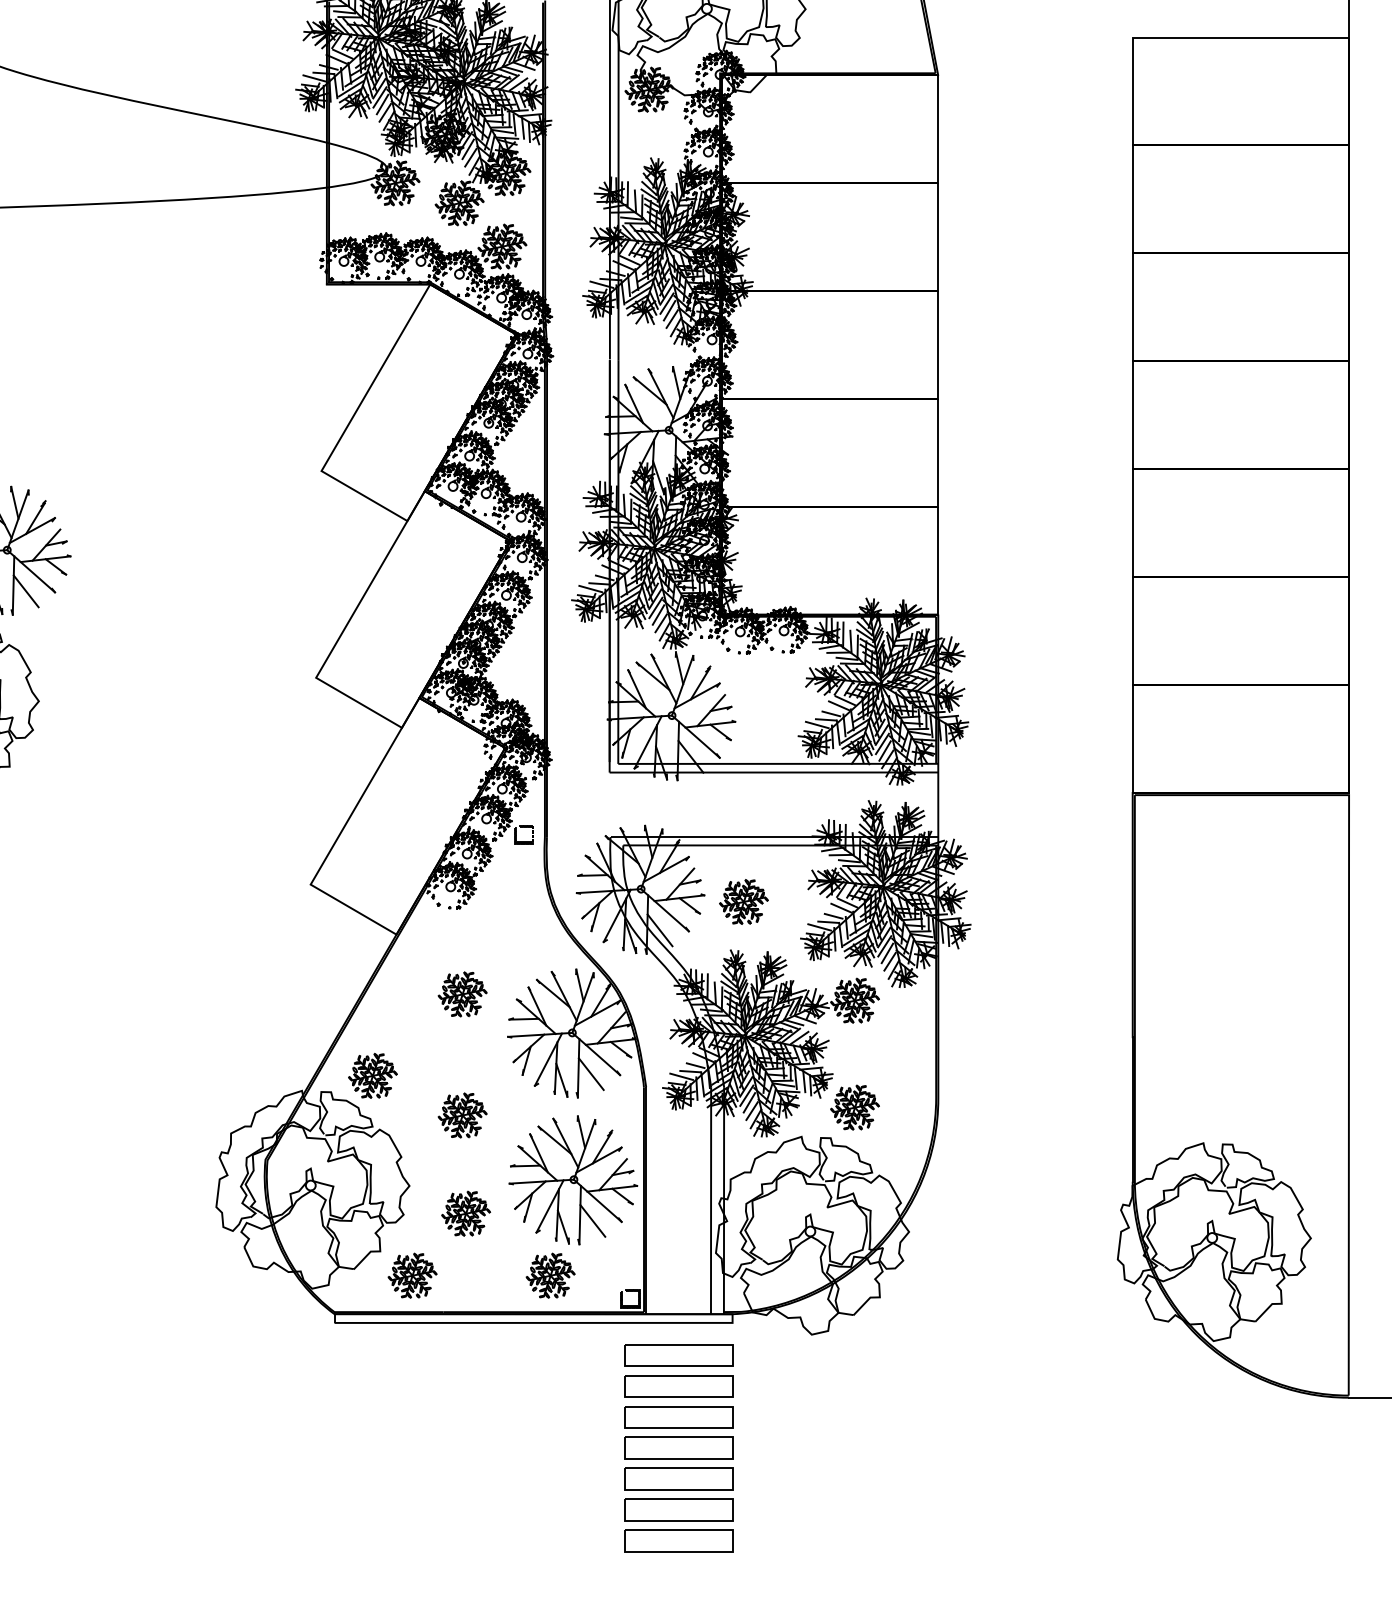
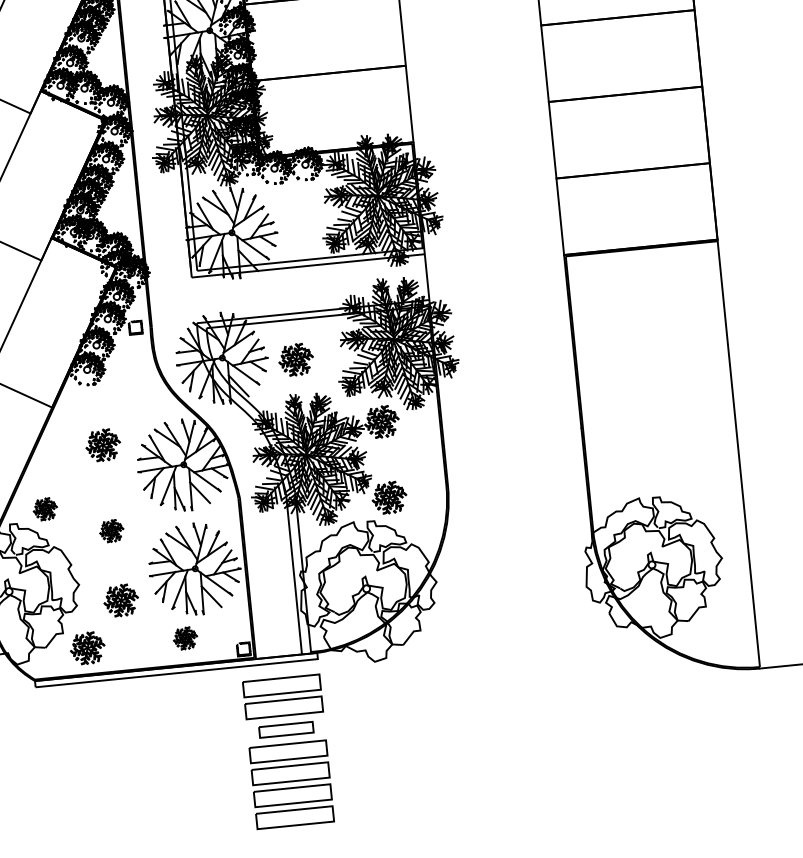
part: (372, 1075) -> (45, 509), size x0.7
part: (462, 1115) -> (111, 531), size x0.7
part: (550, 1275) -> (185, 638), size x0.7
part: (678, 1417) -> (286, 729), size x0.7

